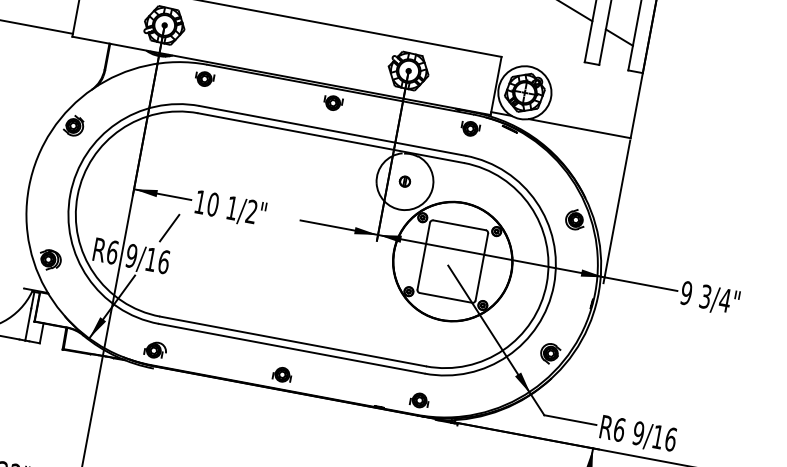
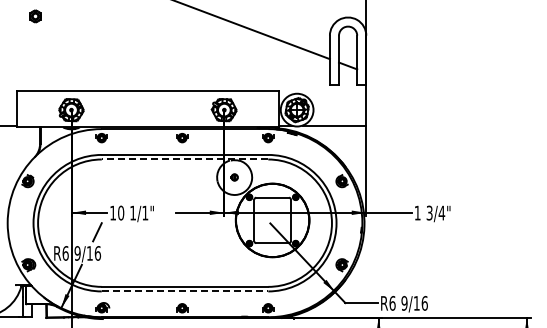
line: (330, 137) -> (184, 159), solid -> dashed
text: (252, 210) -> (145, 212), 1/2" -> 1/1"
text: (686, 292) -> (417, 212), 9 -> 1
line: (292, 348) -> (185, 291), solid -> dashed

